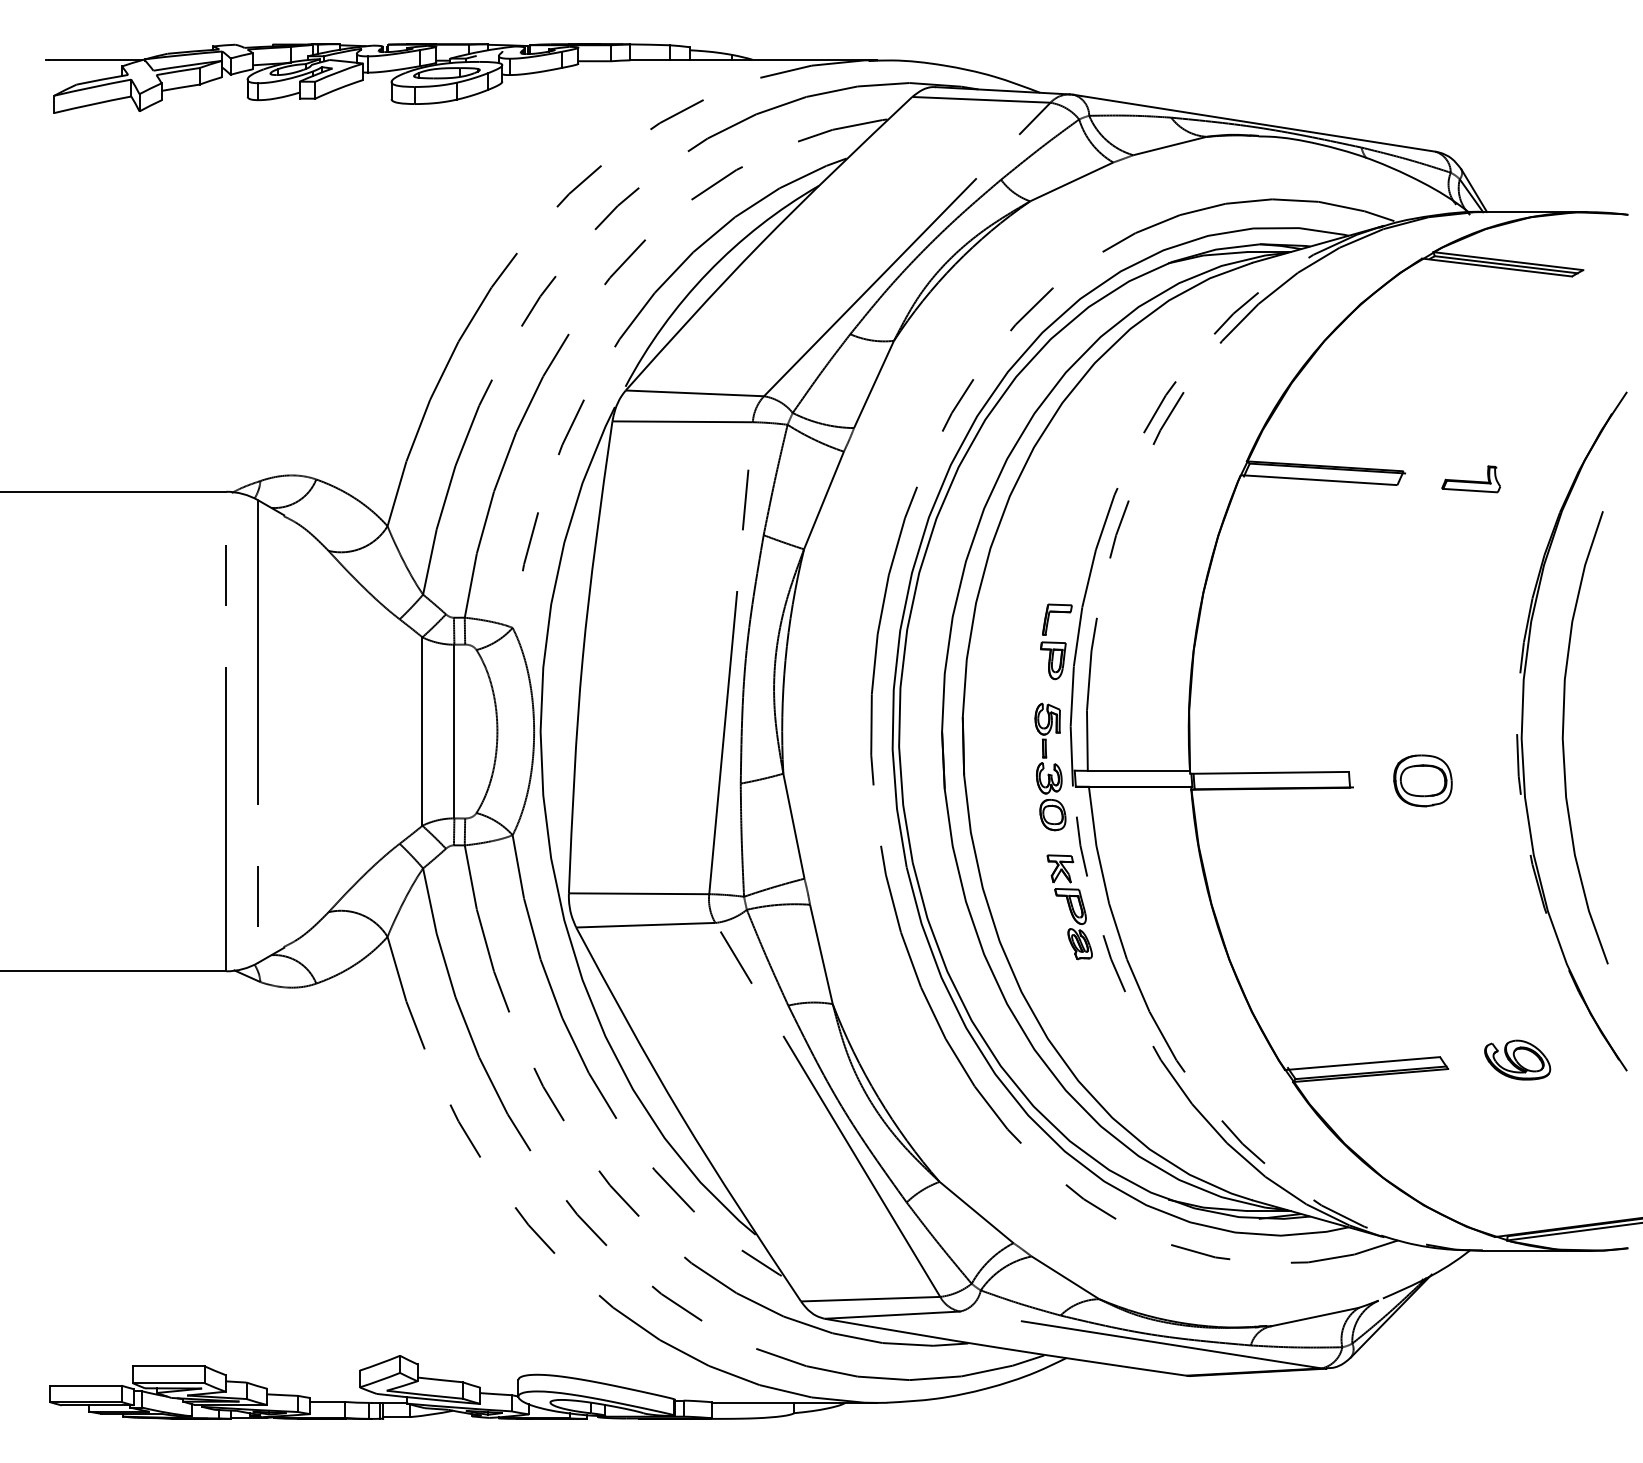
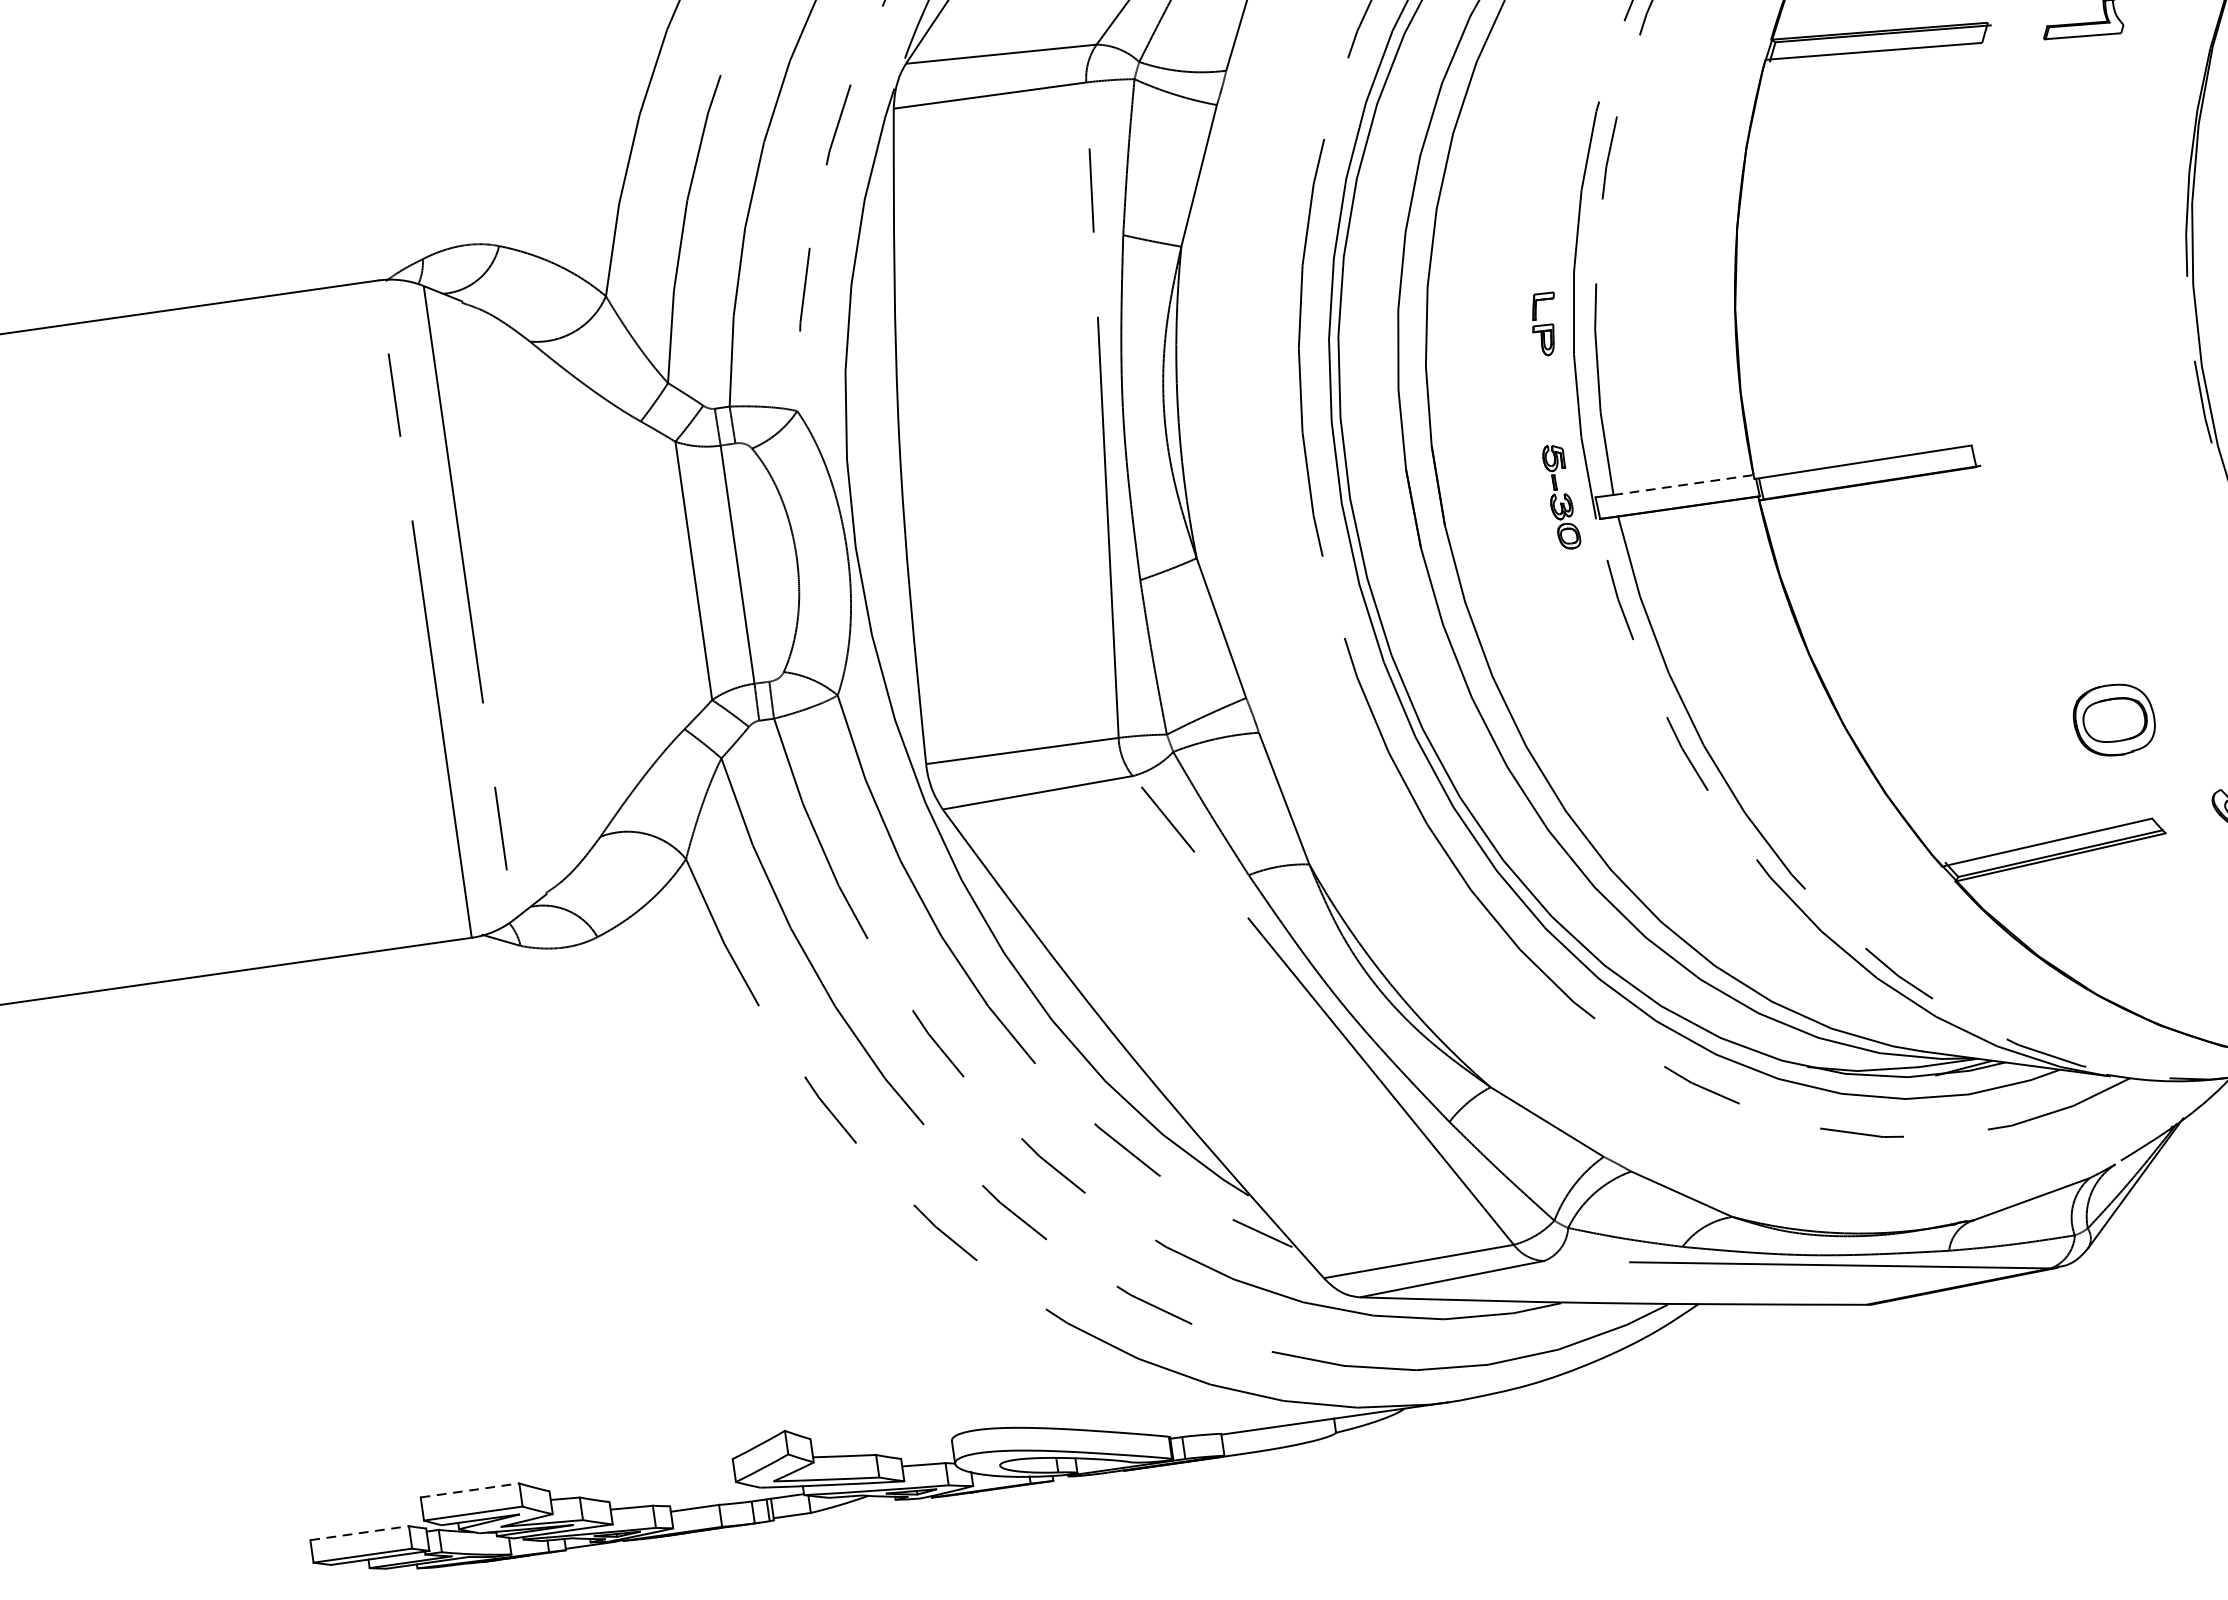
part: (1056, 641) -> (1545, 323), size x0.6
part: (1050, 766) -> (1561, 496), size x0.6
line: (1139, 770) -> (1684, 484), solid -> dashed
part: (1422, 780) -> (2113, 719), moved
part: (1069, 907) -> (1615, 685), removed
line: (168, 1366) -> (469, 1490), solid -> dashed
line: (85, 1385) -> (359, 1532), solid -> dashed

